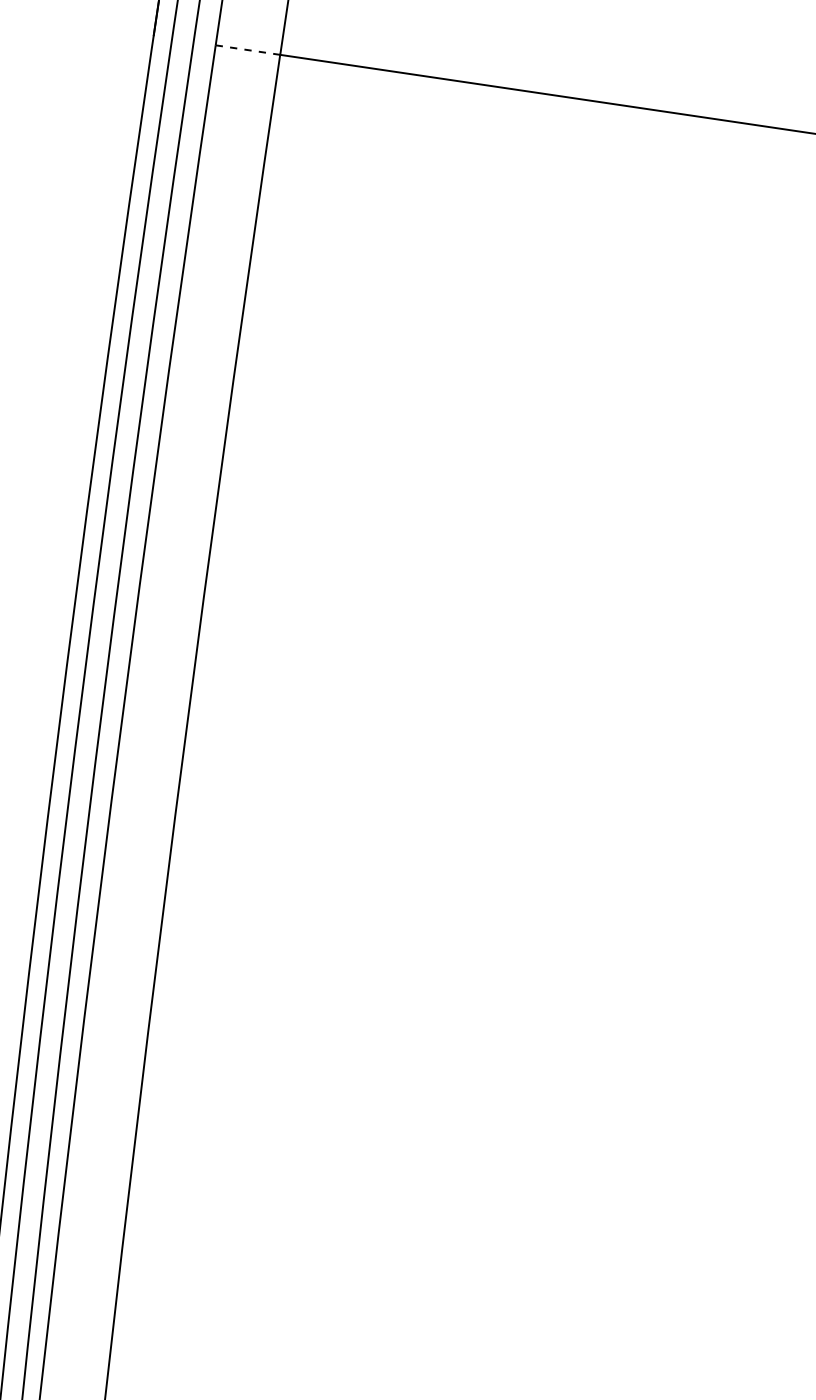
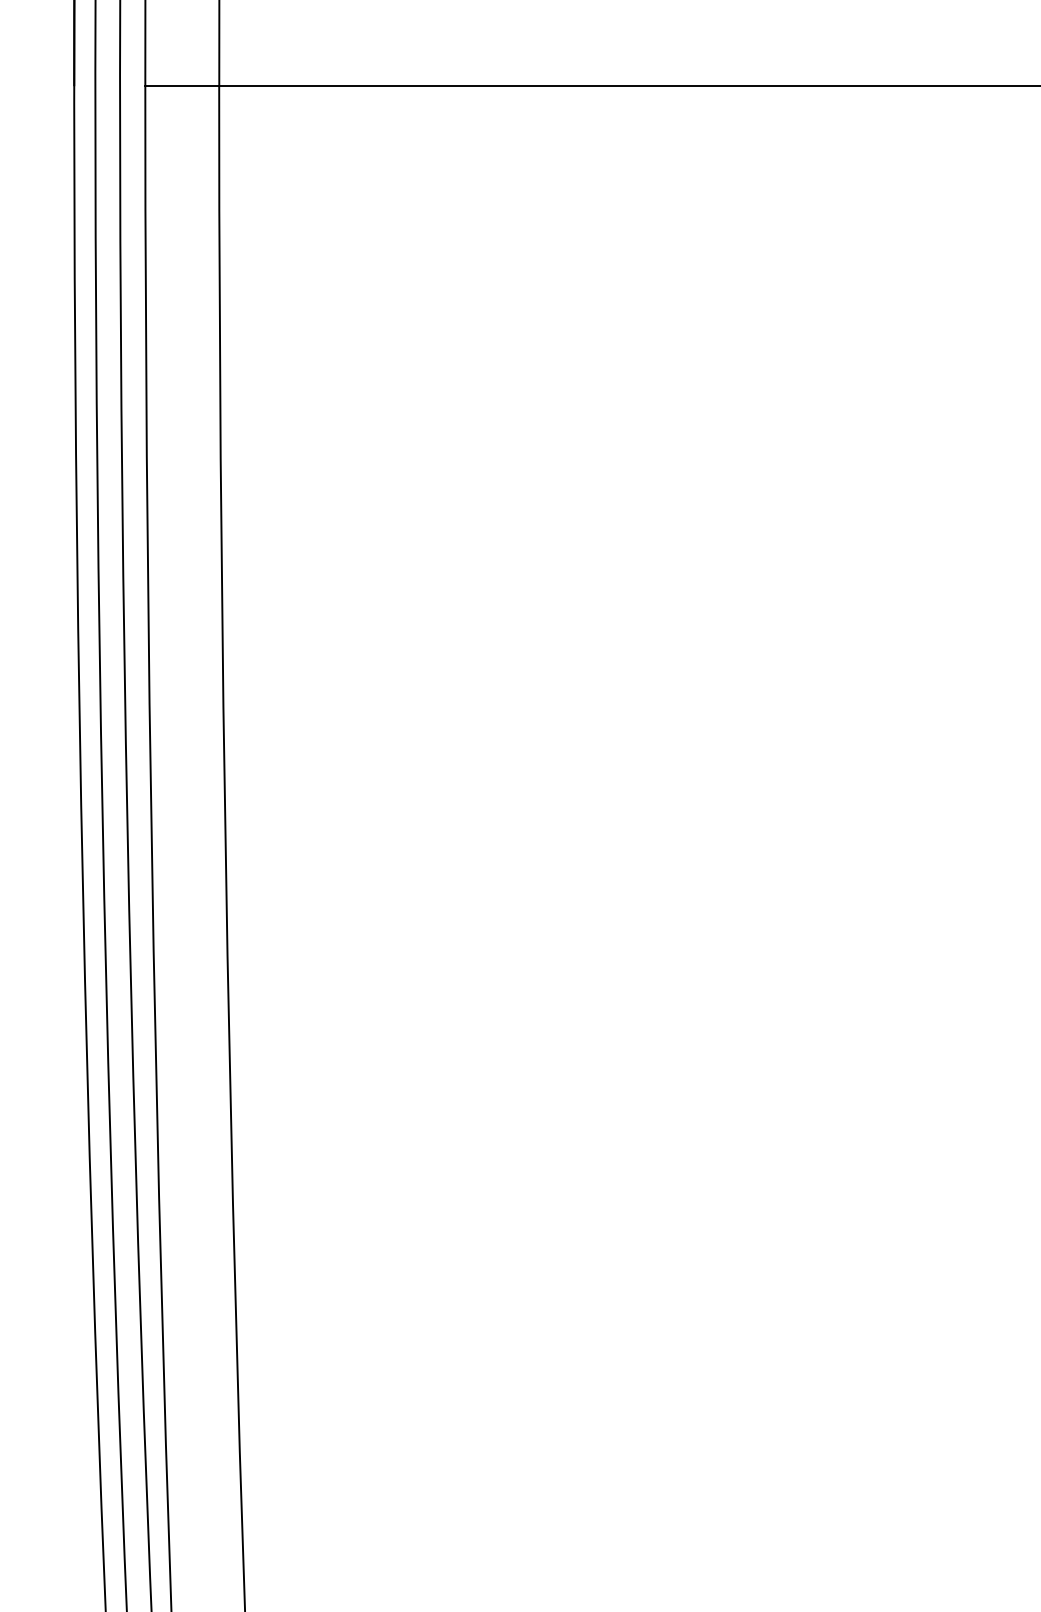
line: (248, 50) -> (182, 86), dashed -> solid

